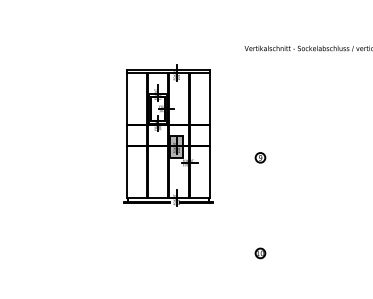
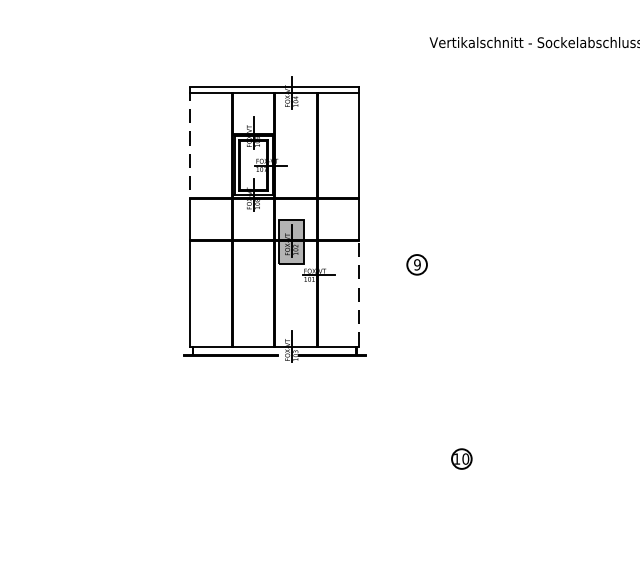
line: (126, 98) -> (189, 144), solid -> dashed
part: (260, 157) -> (417, 264), moved
line: (210, 172) -> (360, 294), solid -> dashed

